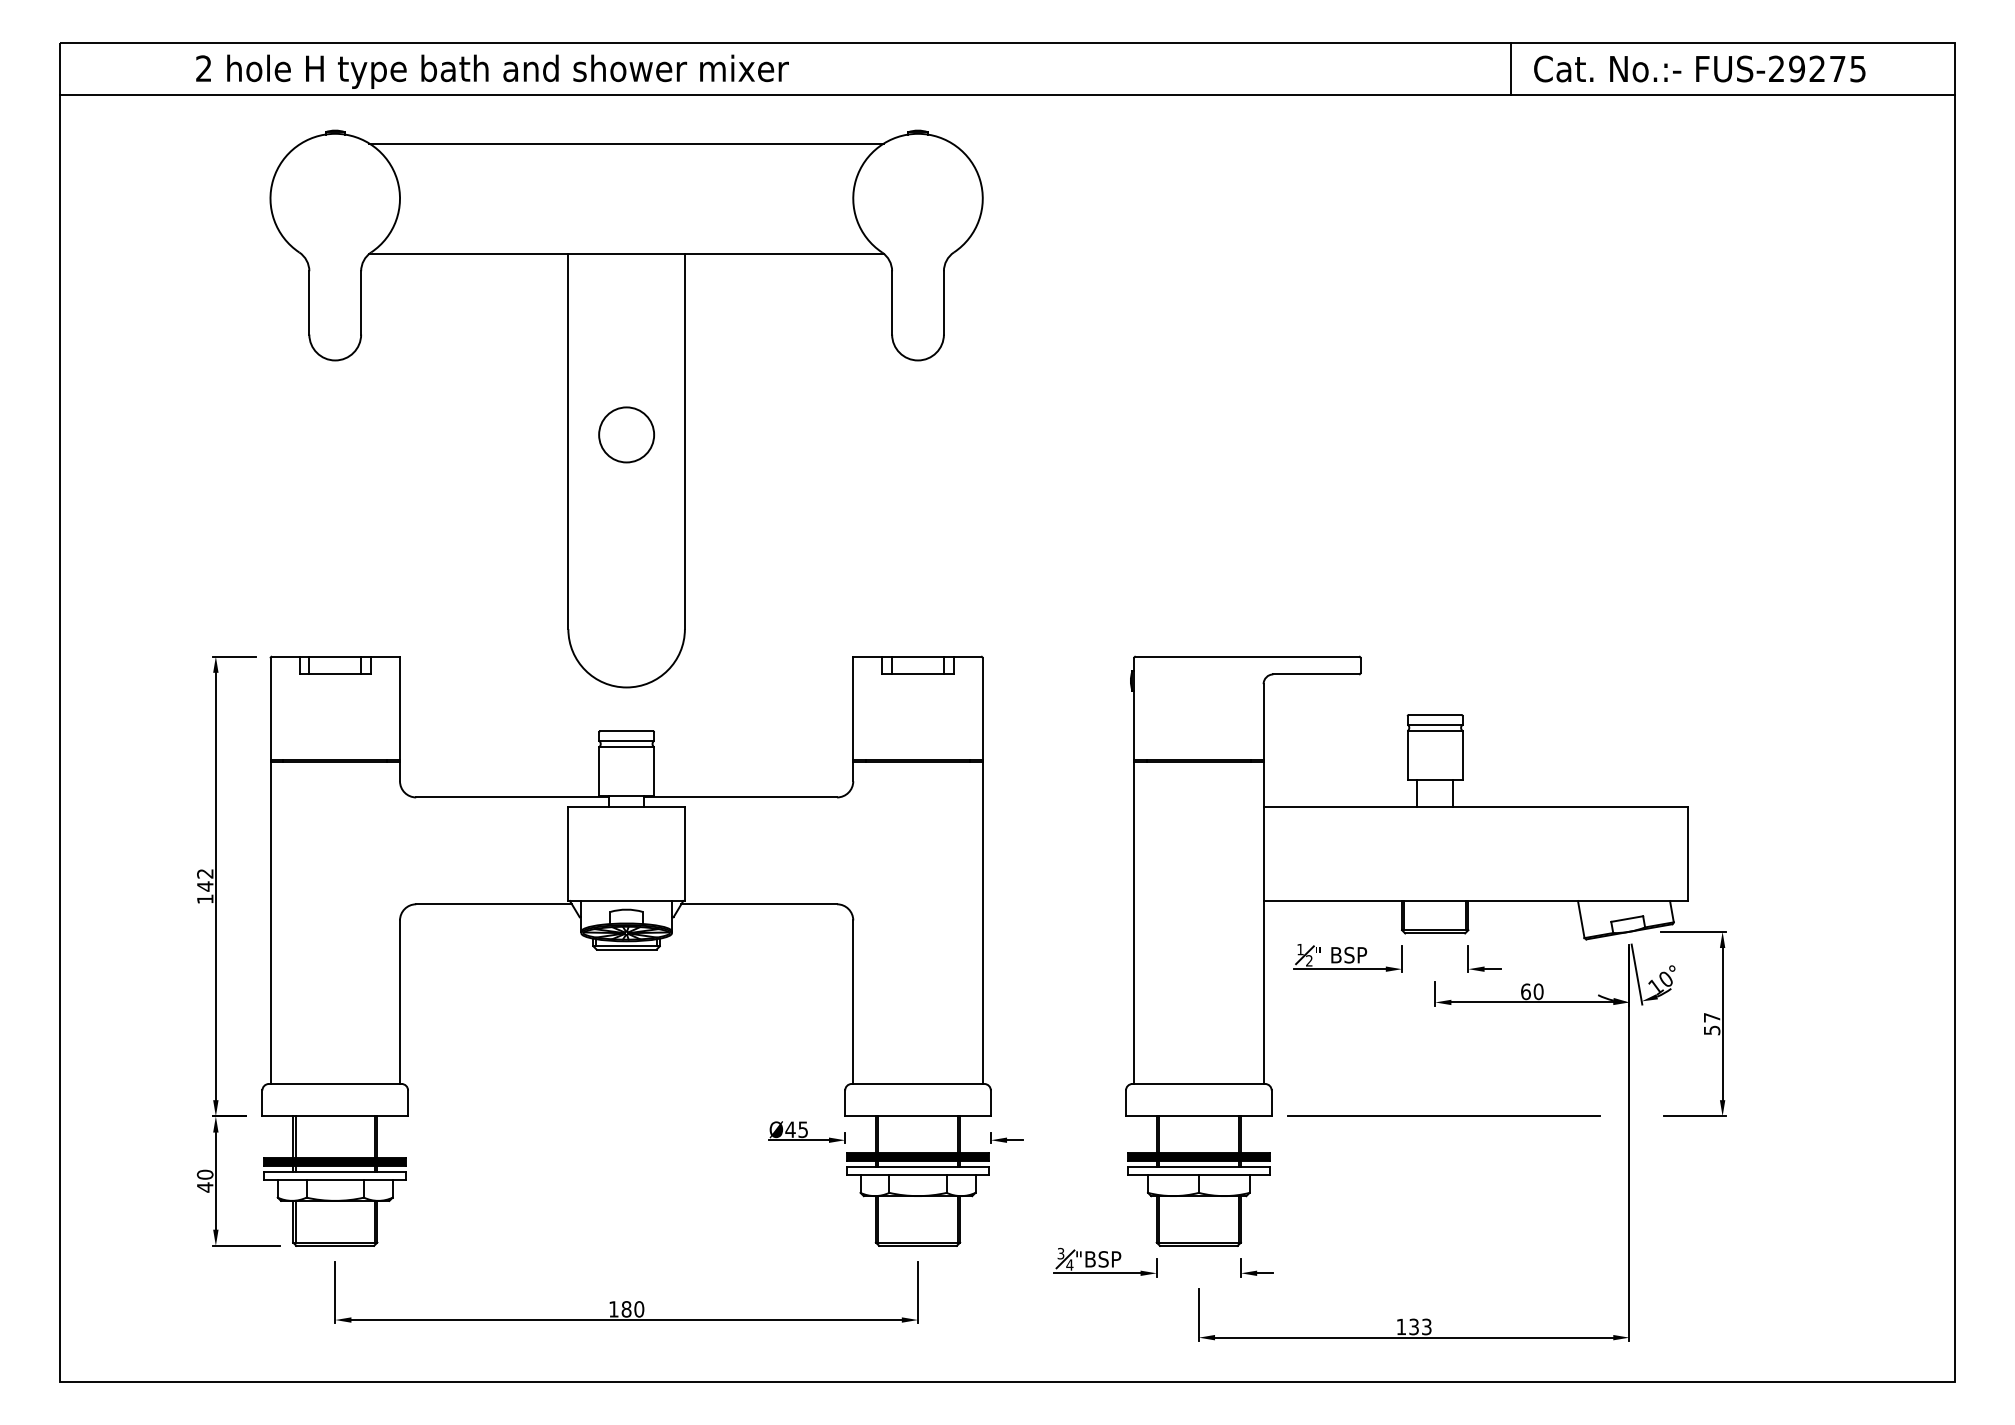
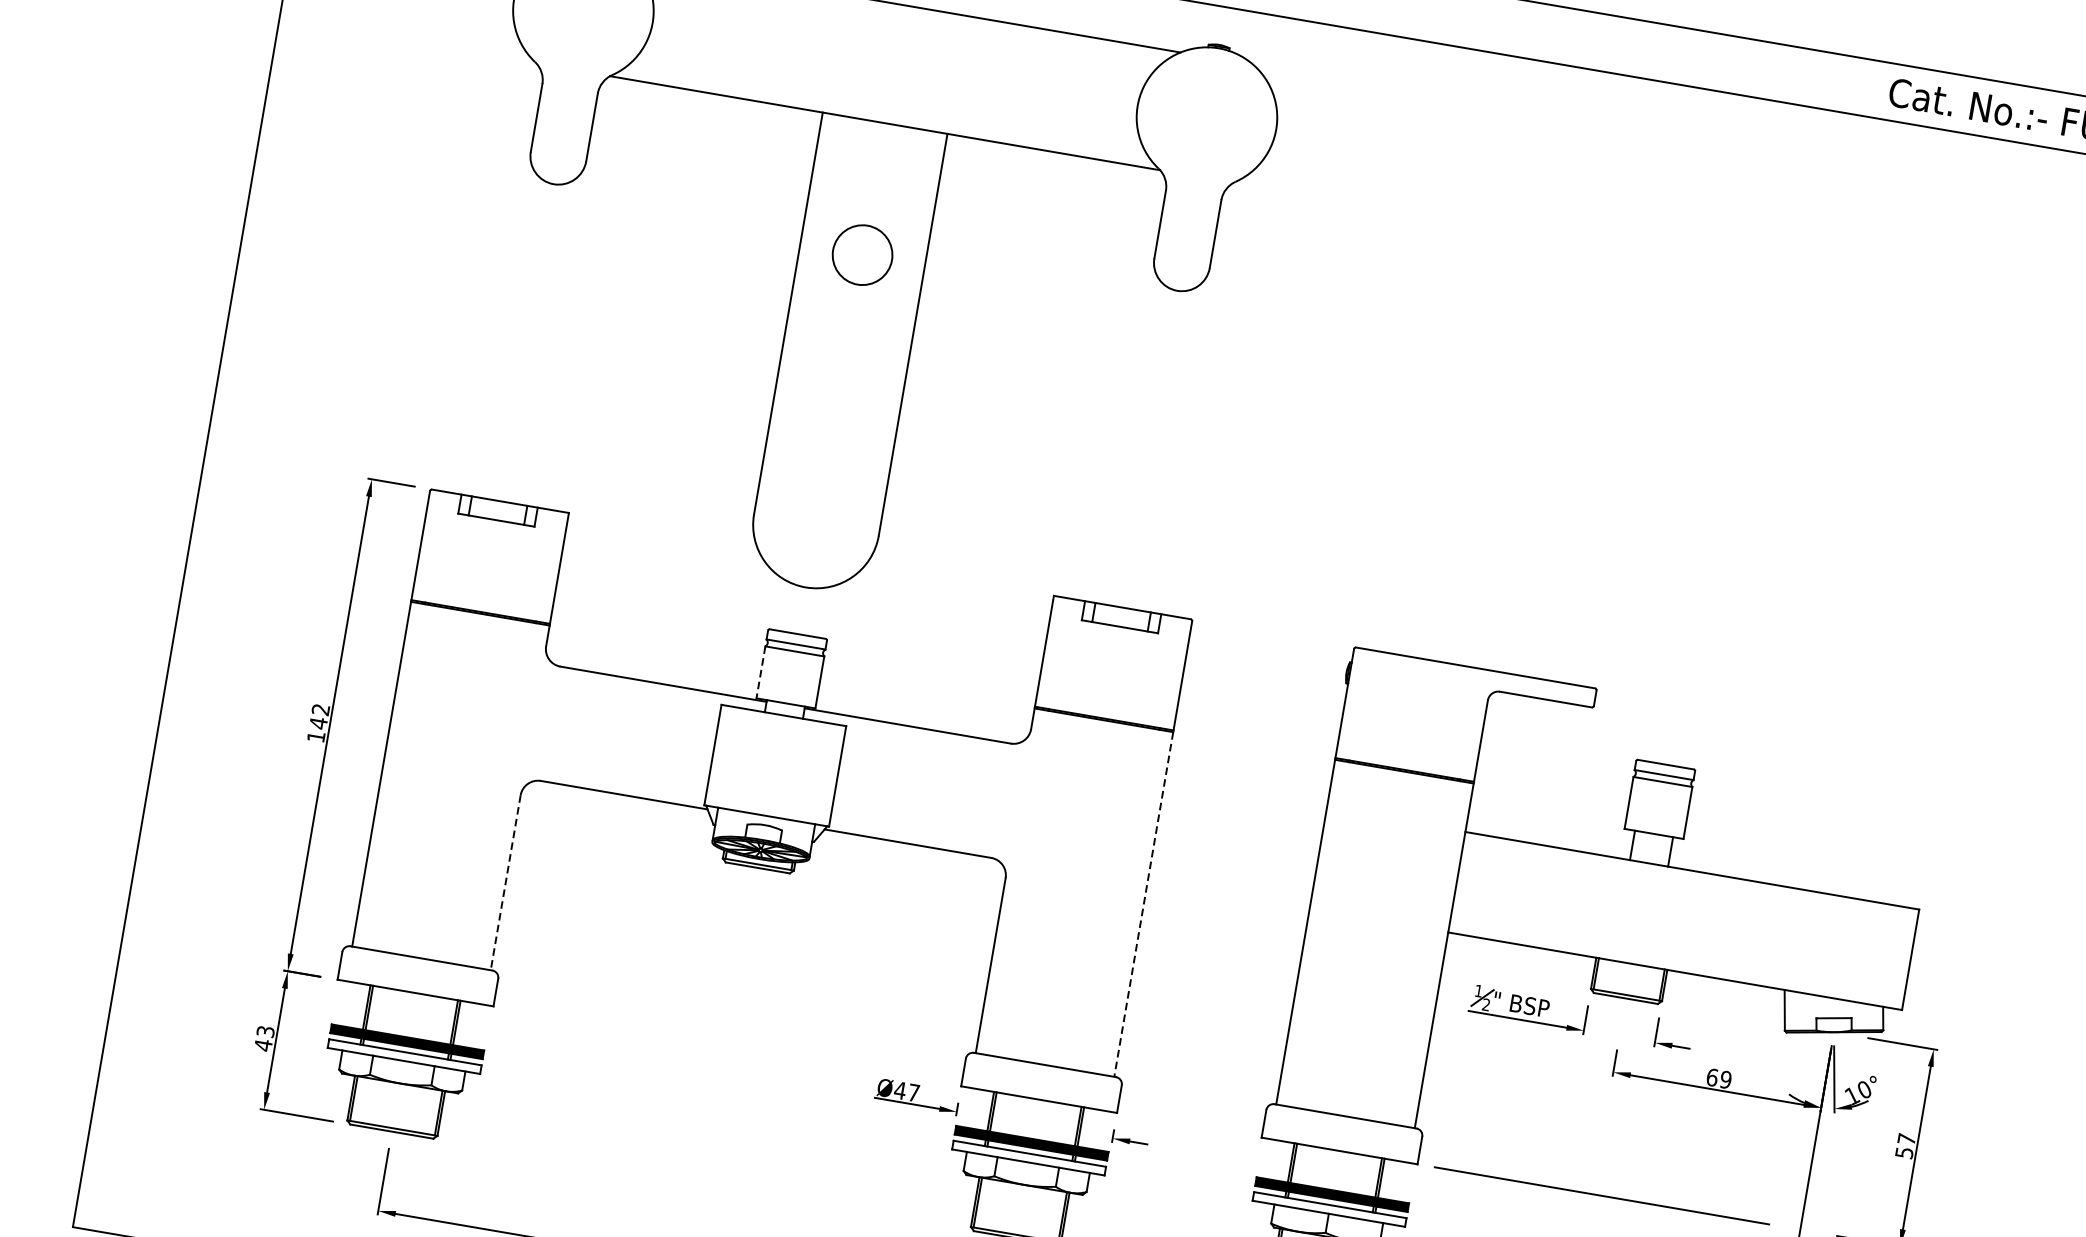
line: (1510, 68) -> (1864, 86), removed
circle: (626, 434) -> (862, 254), moved
line: (599, 772) -> (761, 673), solid -> dashed
line: (982, 923) -> (1143, 905), solid -> dashed
text: (1538, 992) -> (1725, 1080), 60 -> 69
line: (400, 1002) -> (506, 883), solid -> dashed
text: (802, 1129) -> (913, 1092), Ø45 -> Ø47
text: (205, 1174) -> (266, 1031), 40 -> 43

